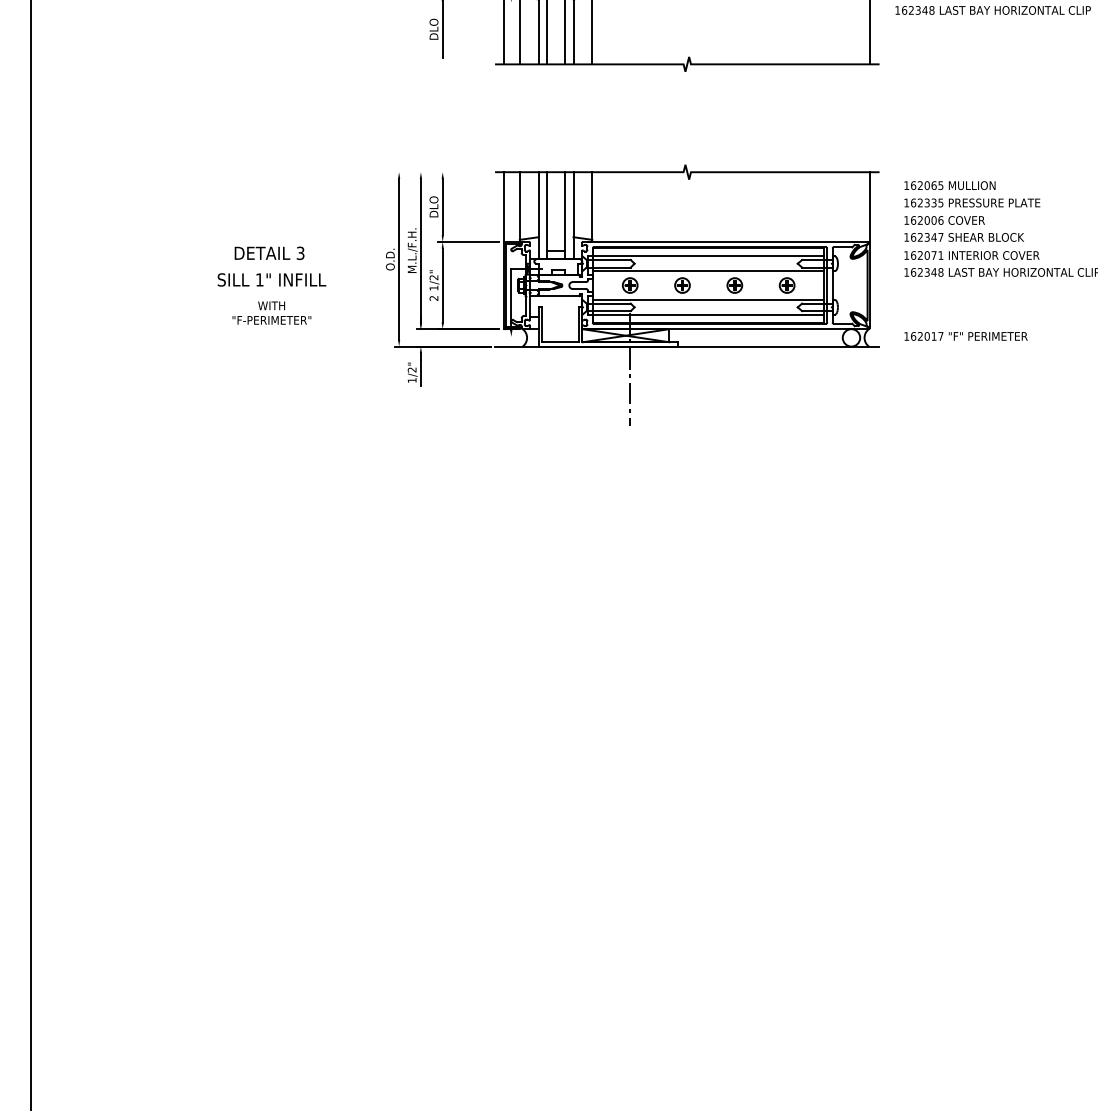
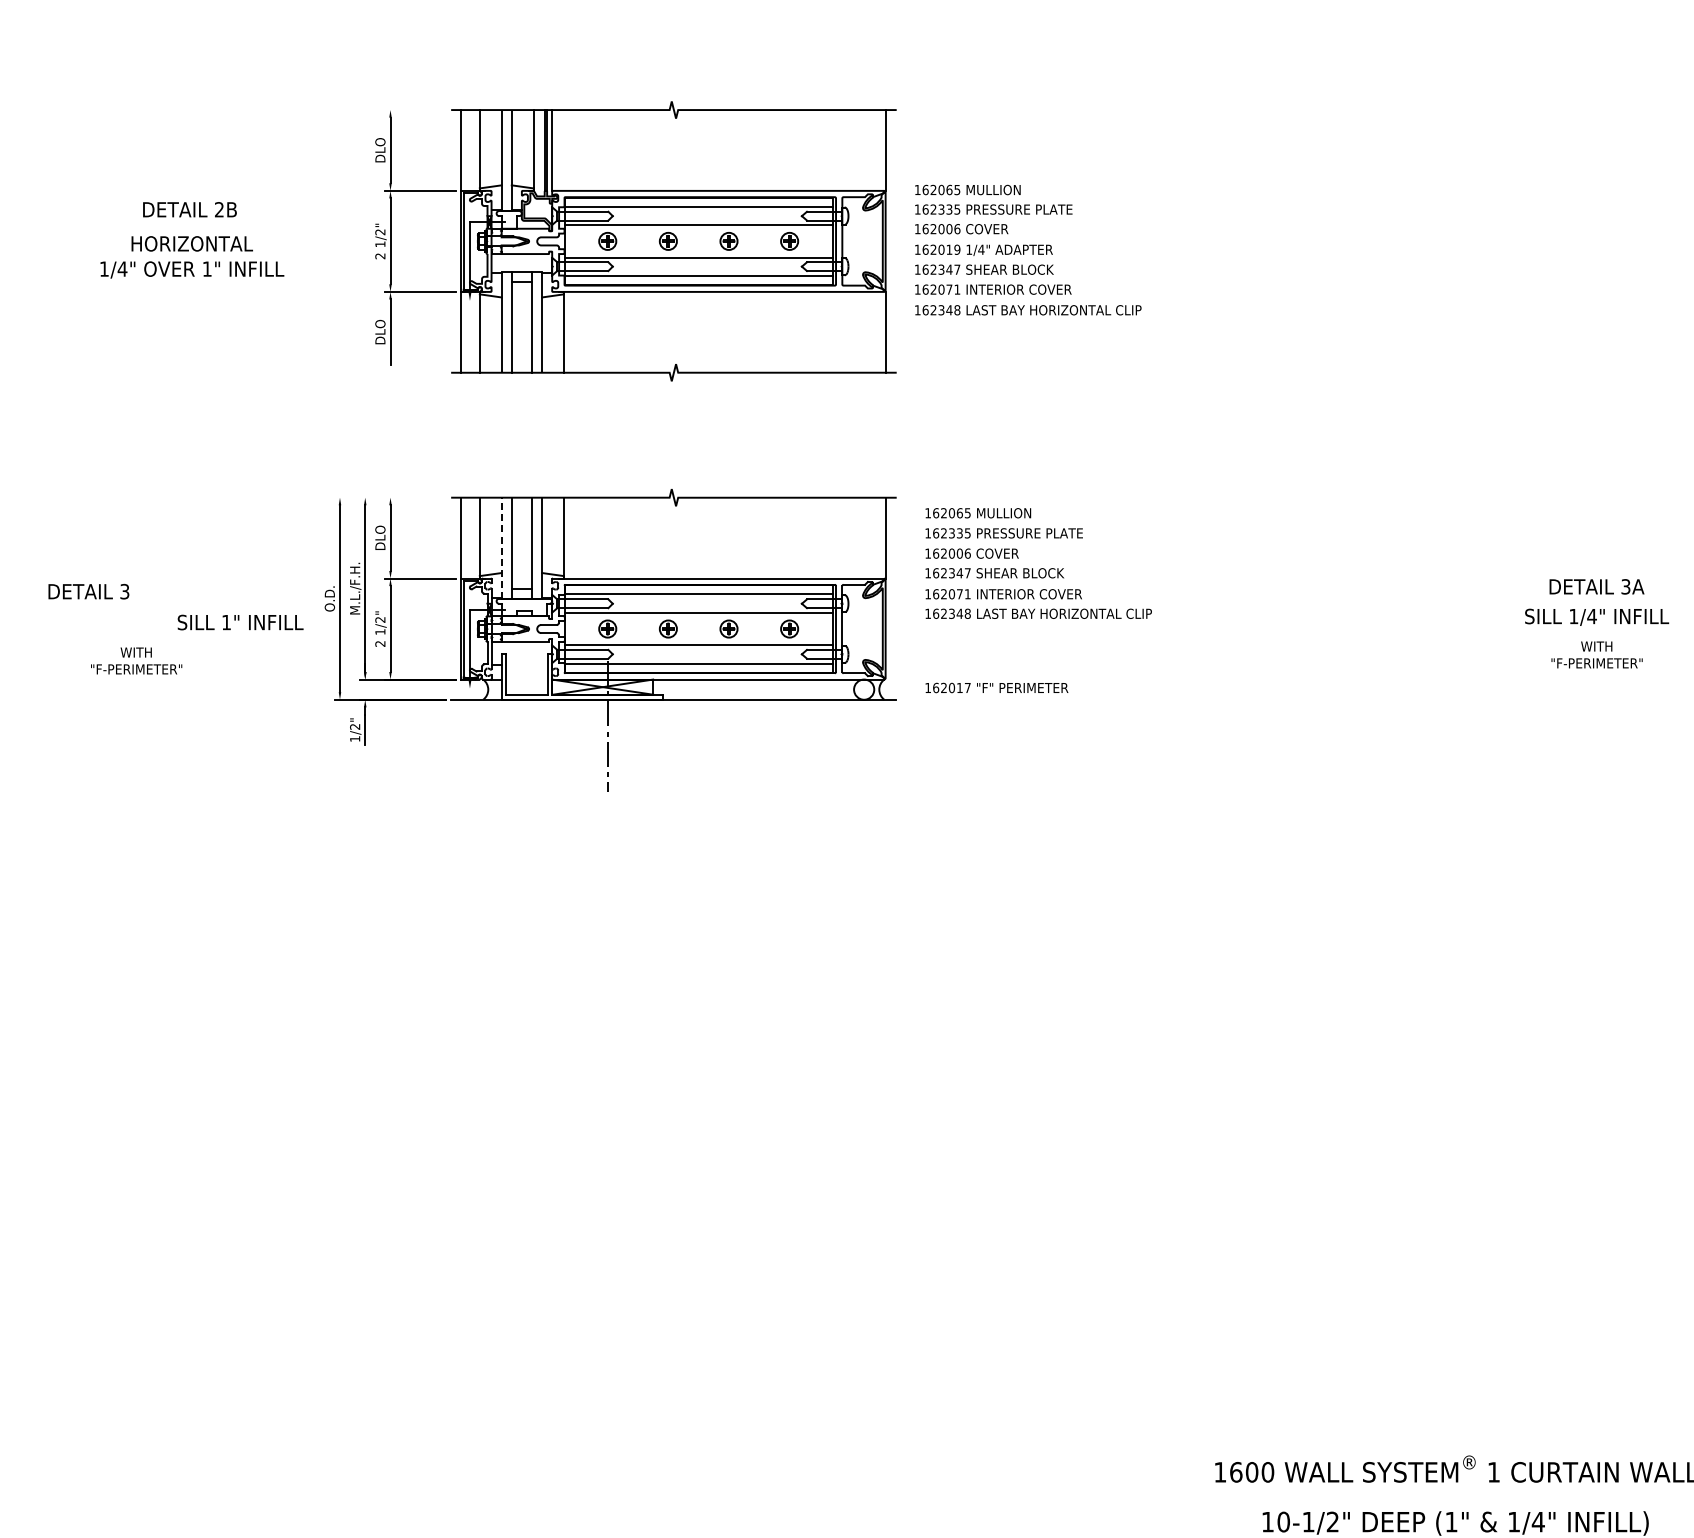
line: (538, 216) -> (501, 548), solid -> dashed
text: (269, 253) -> (88, 591), moved
text: (271, 279) -> (240, 622), moved
text: (271, 312) -> (136, 660), moved

